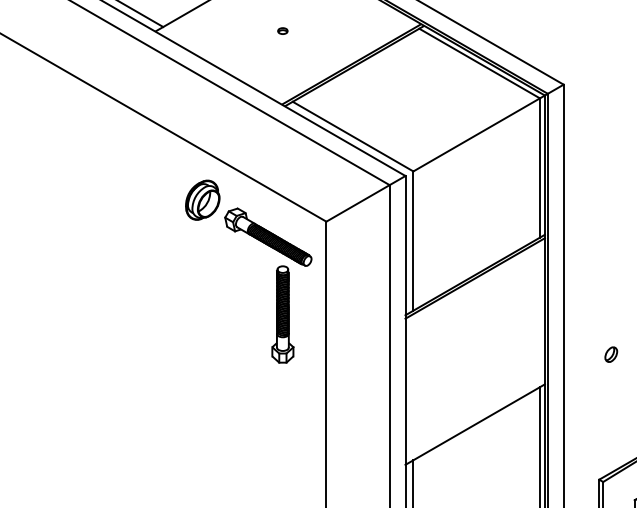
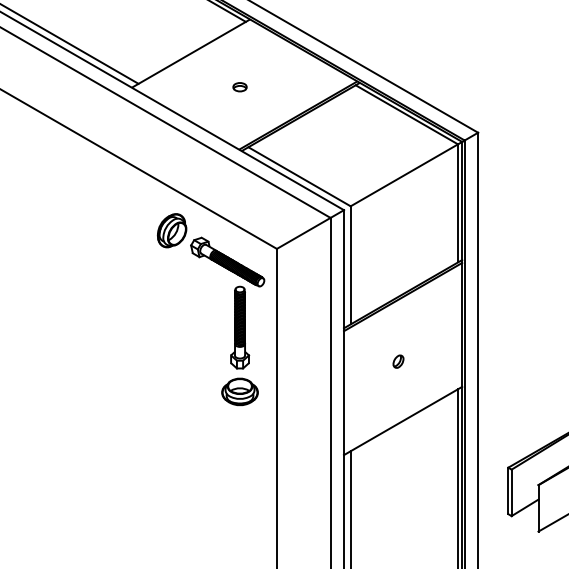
part: (282, 31) -> (239, 87), size x1.67
part: (611, 354) -> (398, 361), moved
part: (282, 389) -> (239, 391), added

